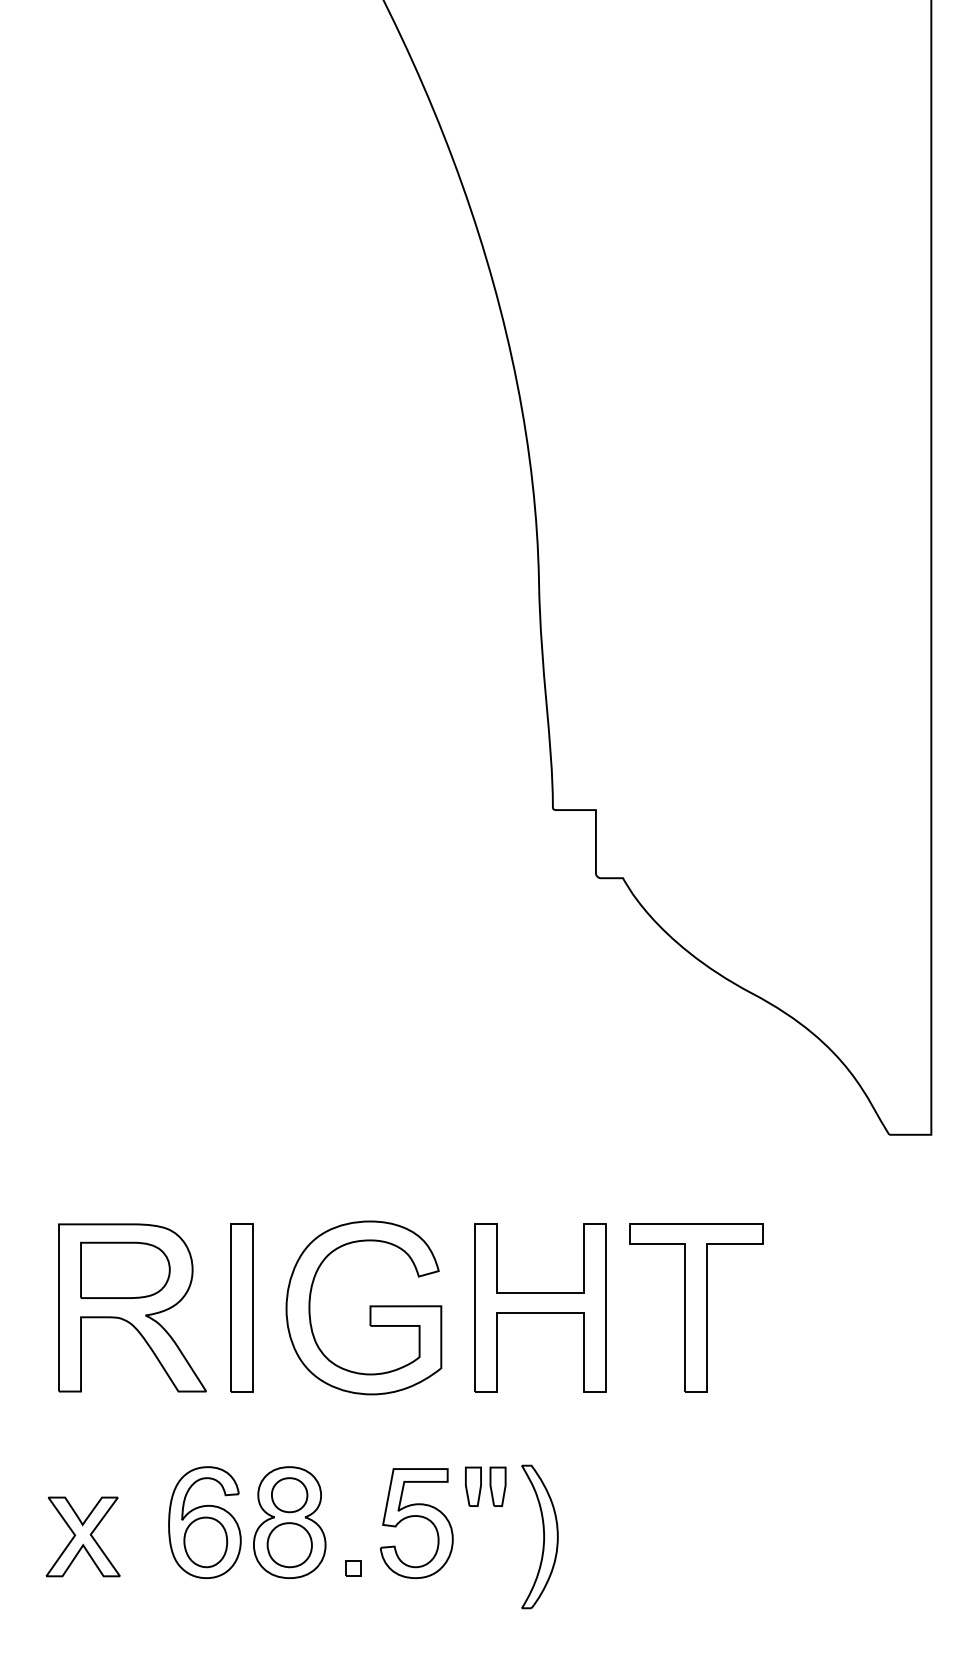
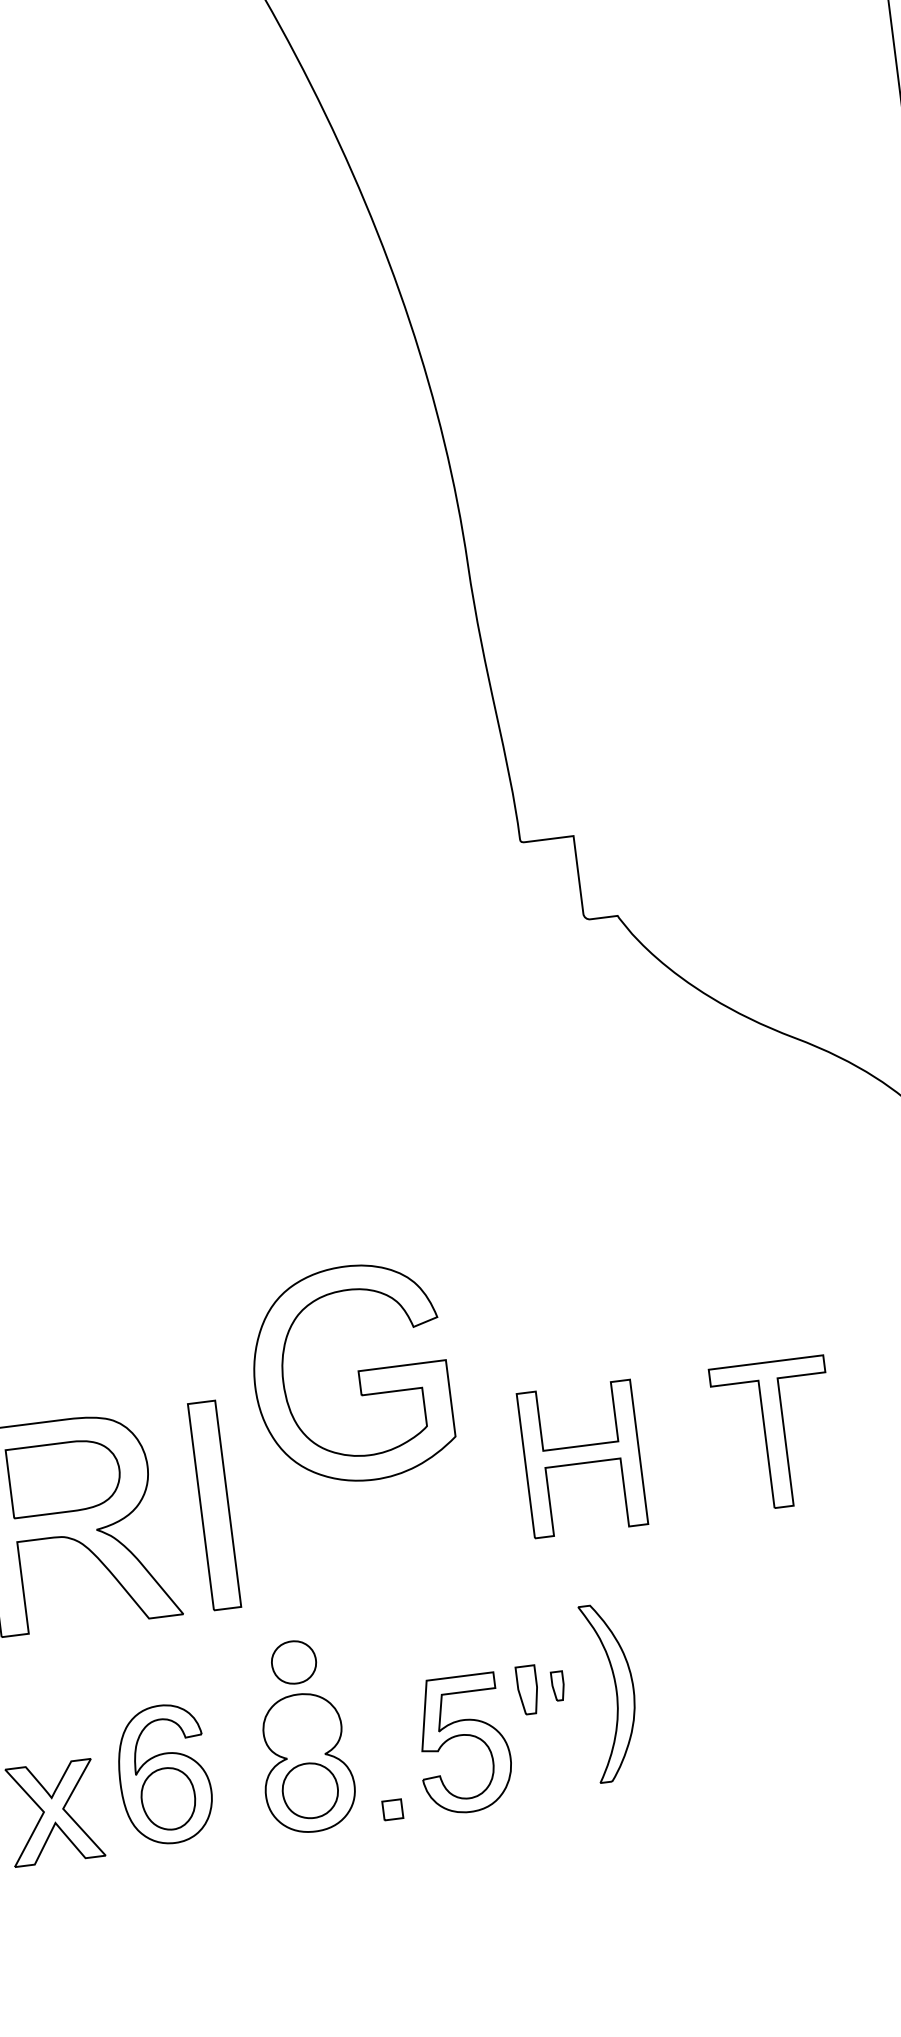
part: (363, 1307) -> (350, 1373), moved
part: (540, 1307) -> (582, 1458), size x0.7
part: (696, 1307) -> (775, 1434), size x0.7
part: (497, 1486) -> (557, 1686), size x0.6
part: (289, 1495) -> (293, 1662), moved
part: (204, 1522) -> (163, 1774), moved
part: (539, 1536) -> (610, 1691), moved

